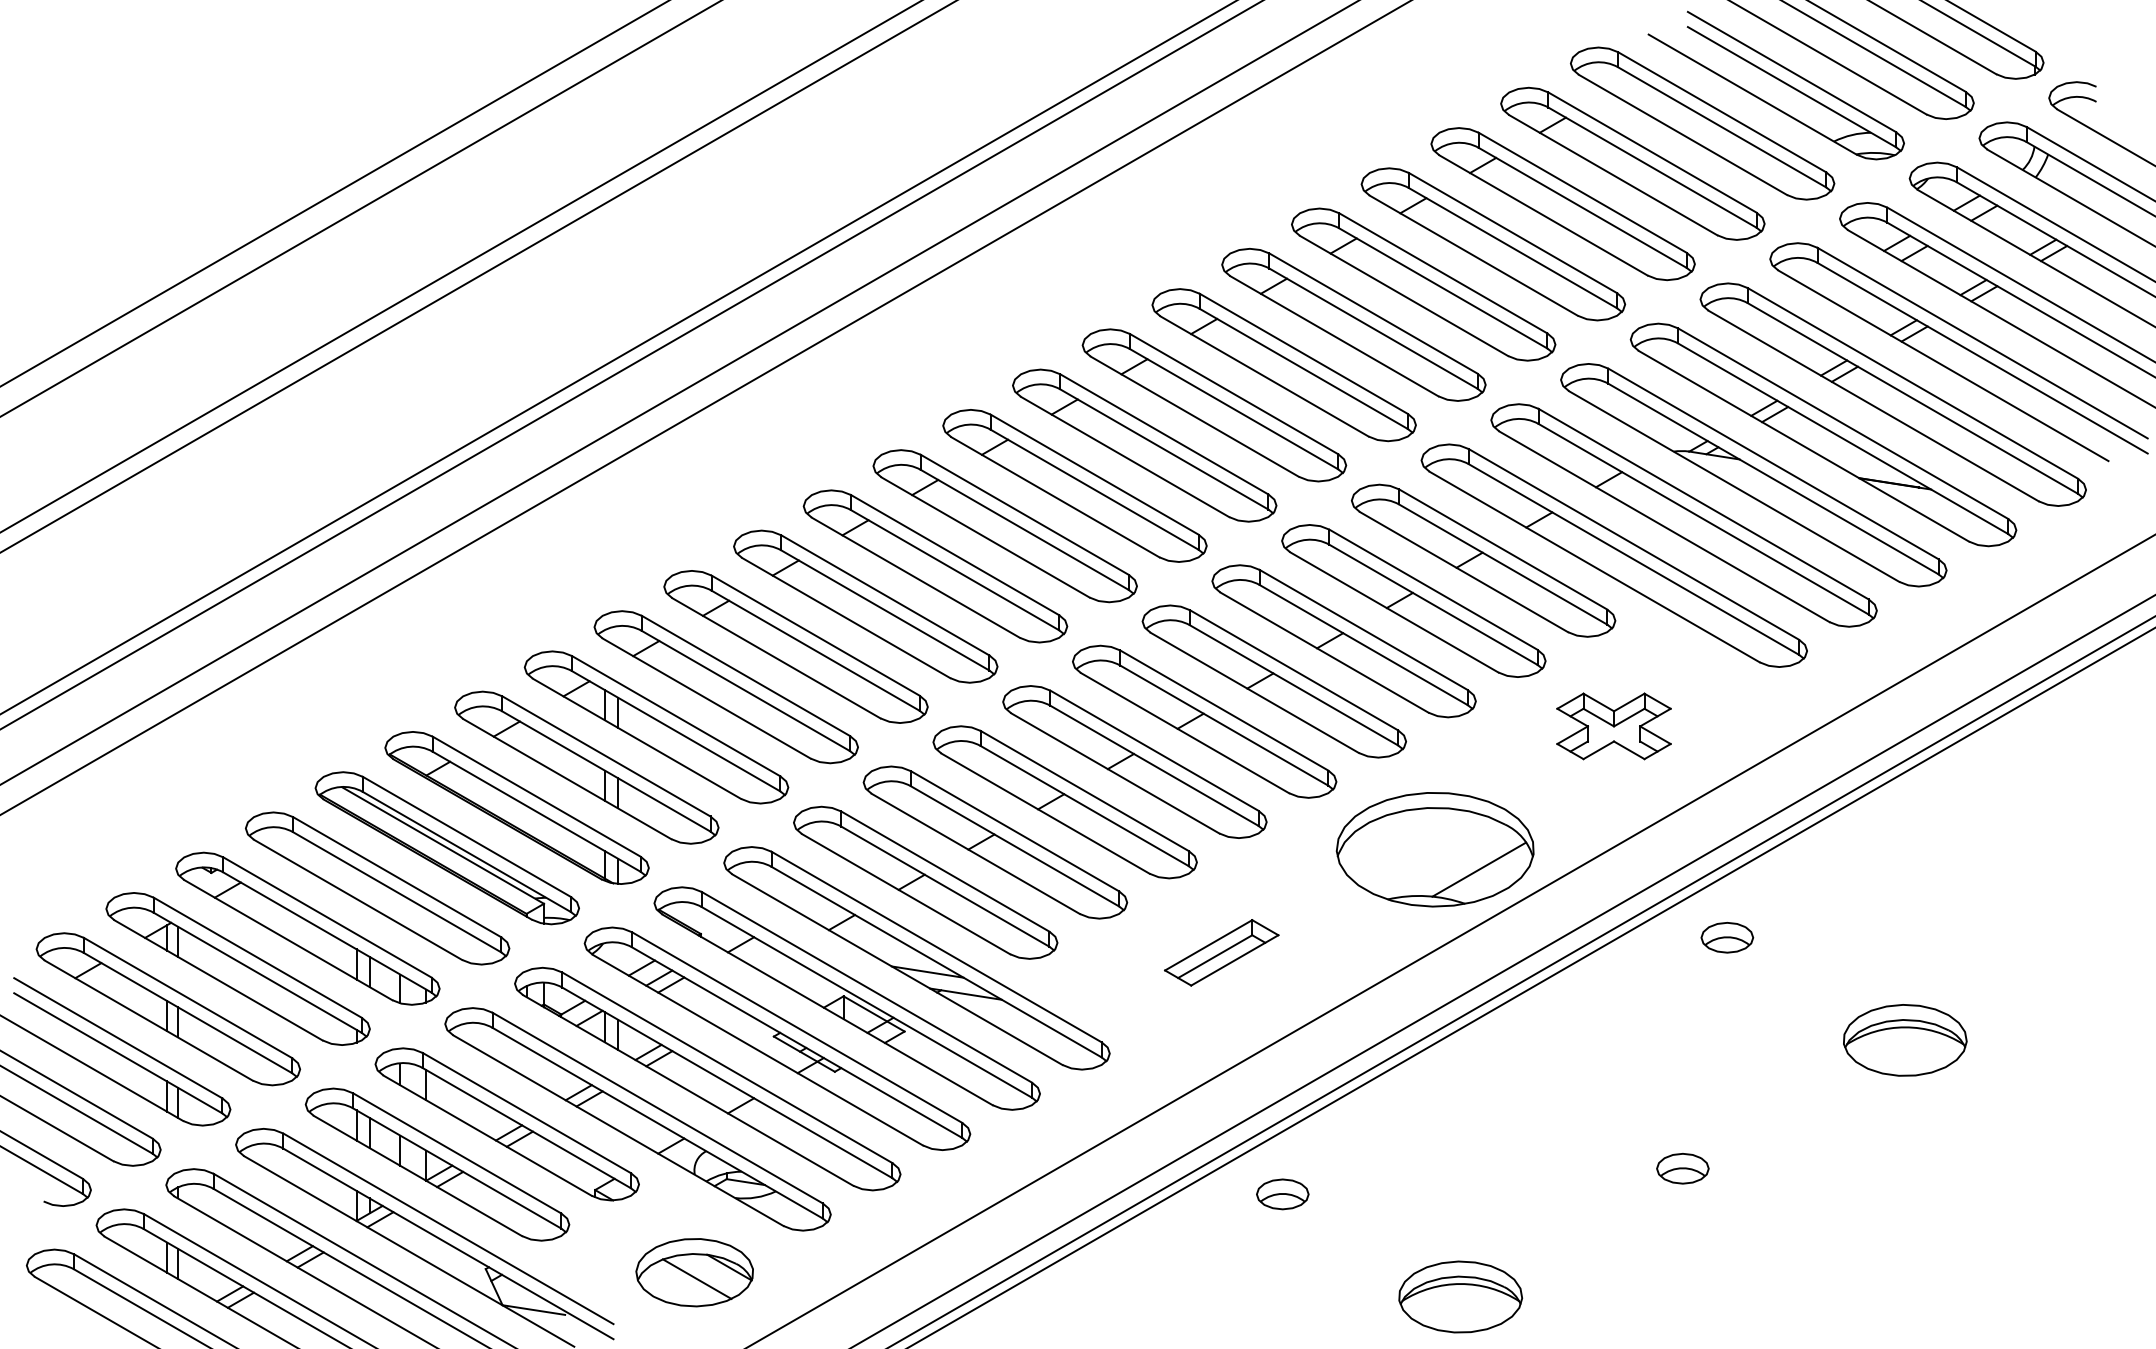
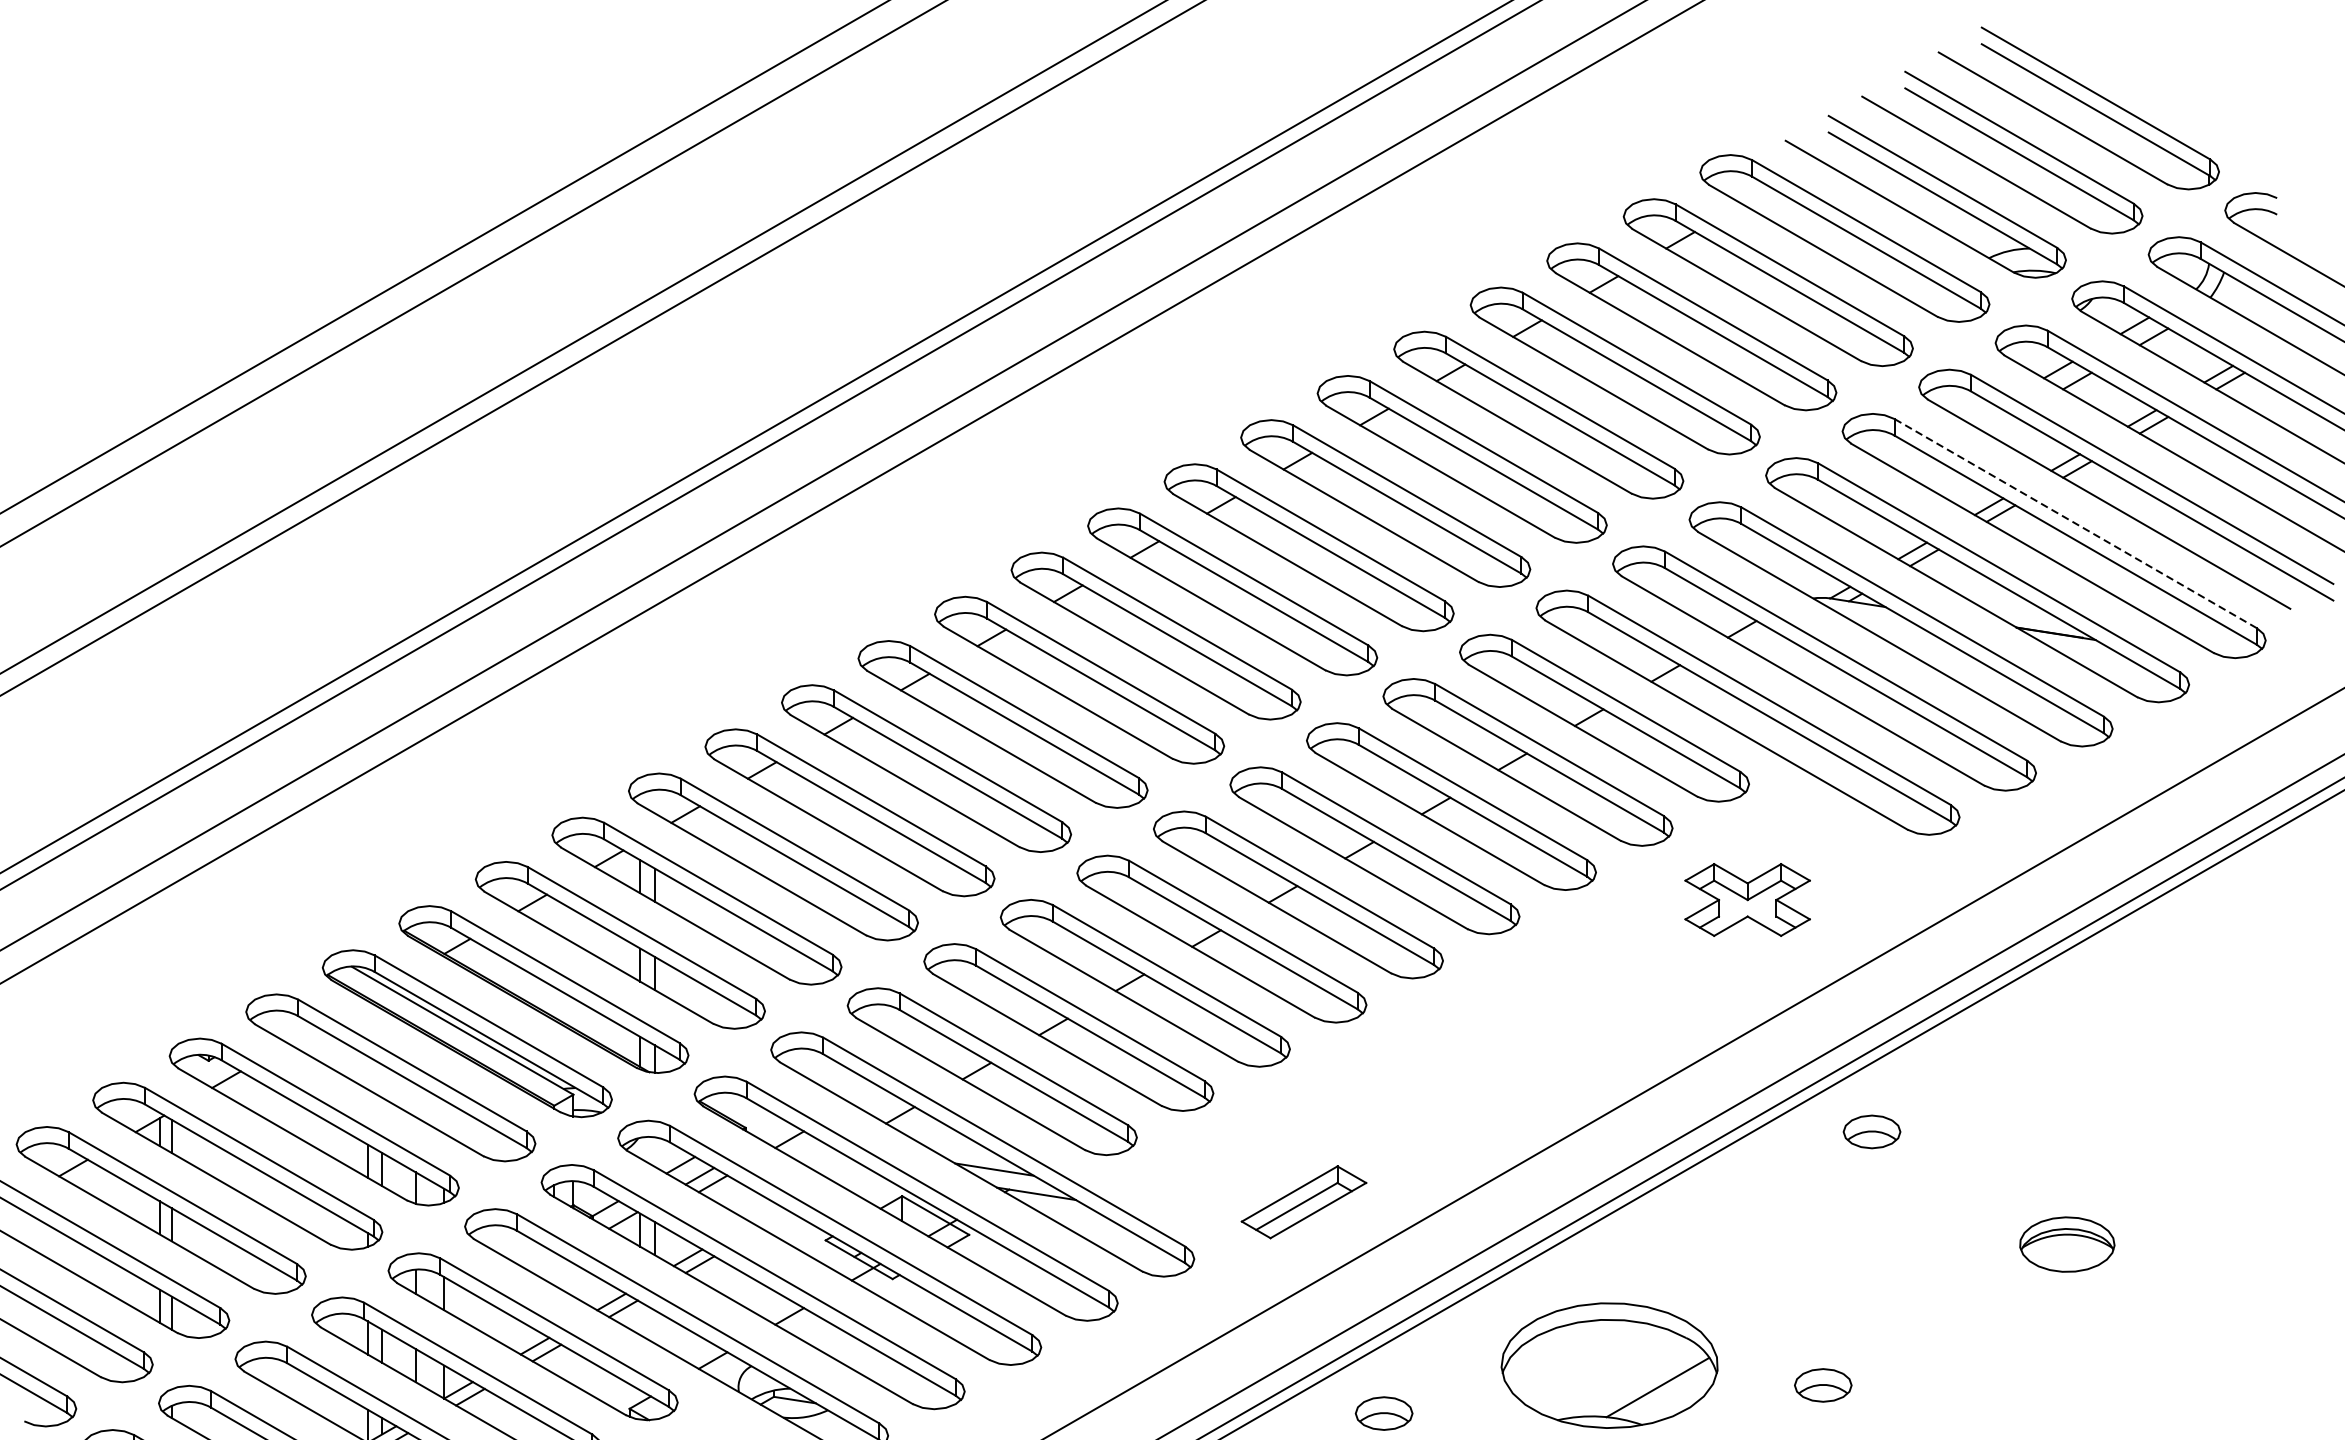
line: (1912, 383) -> (2075, 523), solid -> dashed
part: (1434, 849) -> (1608, 1365), moved
part: (1221, 952) -> (1303, 1201), moved
part: (1905, 1040) -> (2067, 1244), size x0.7

